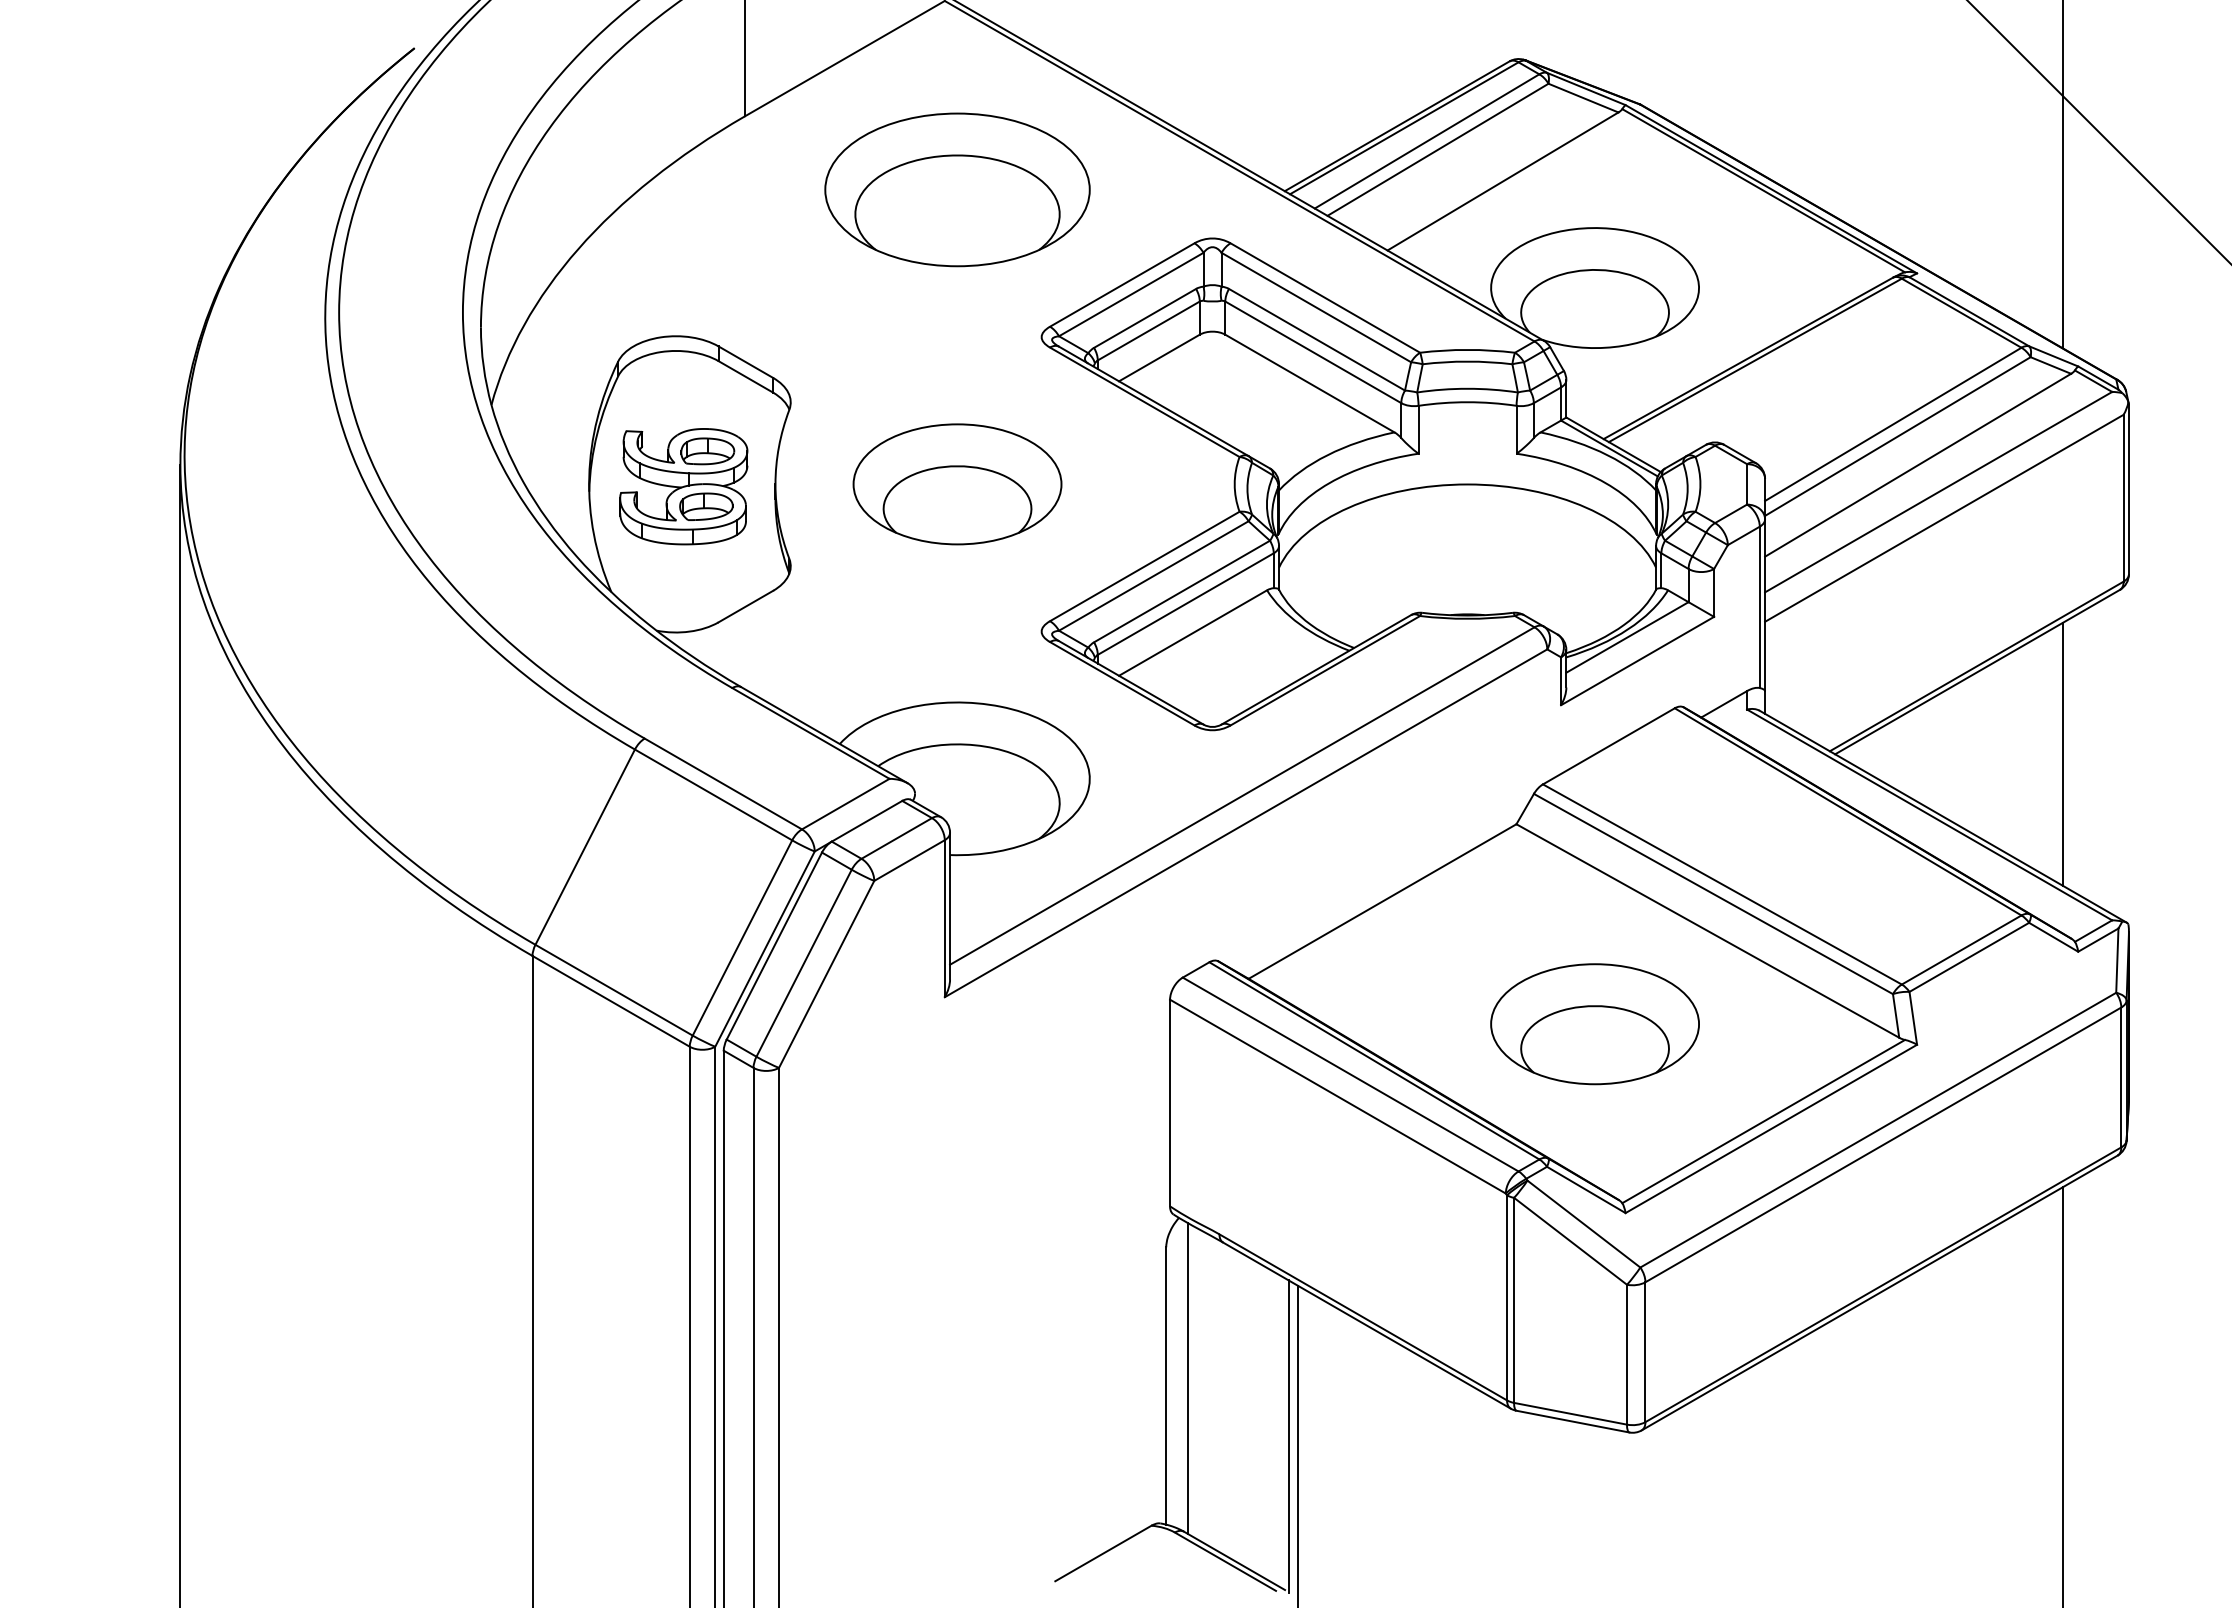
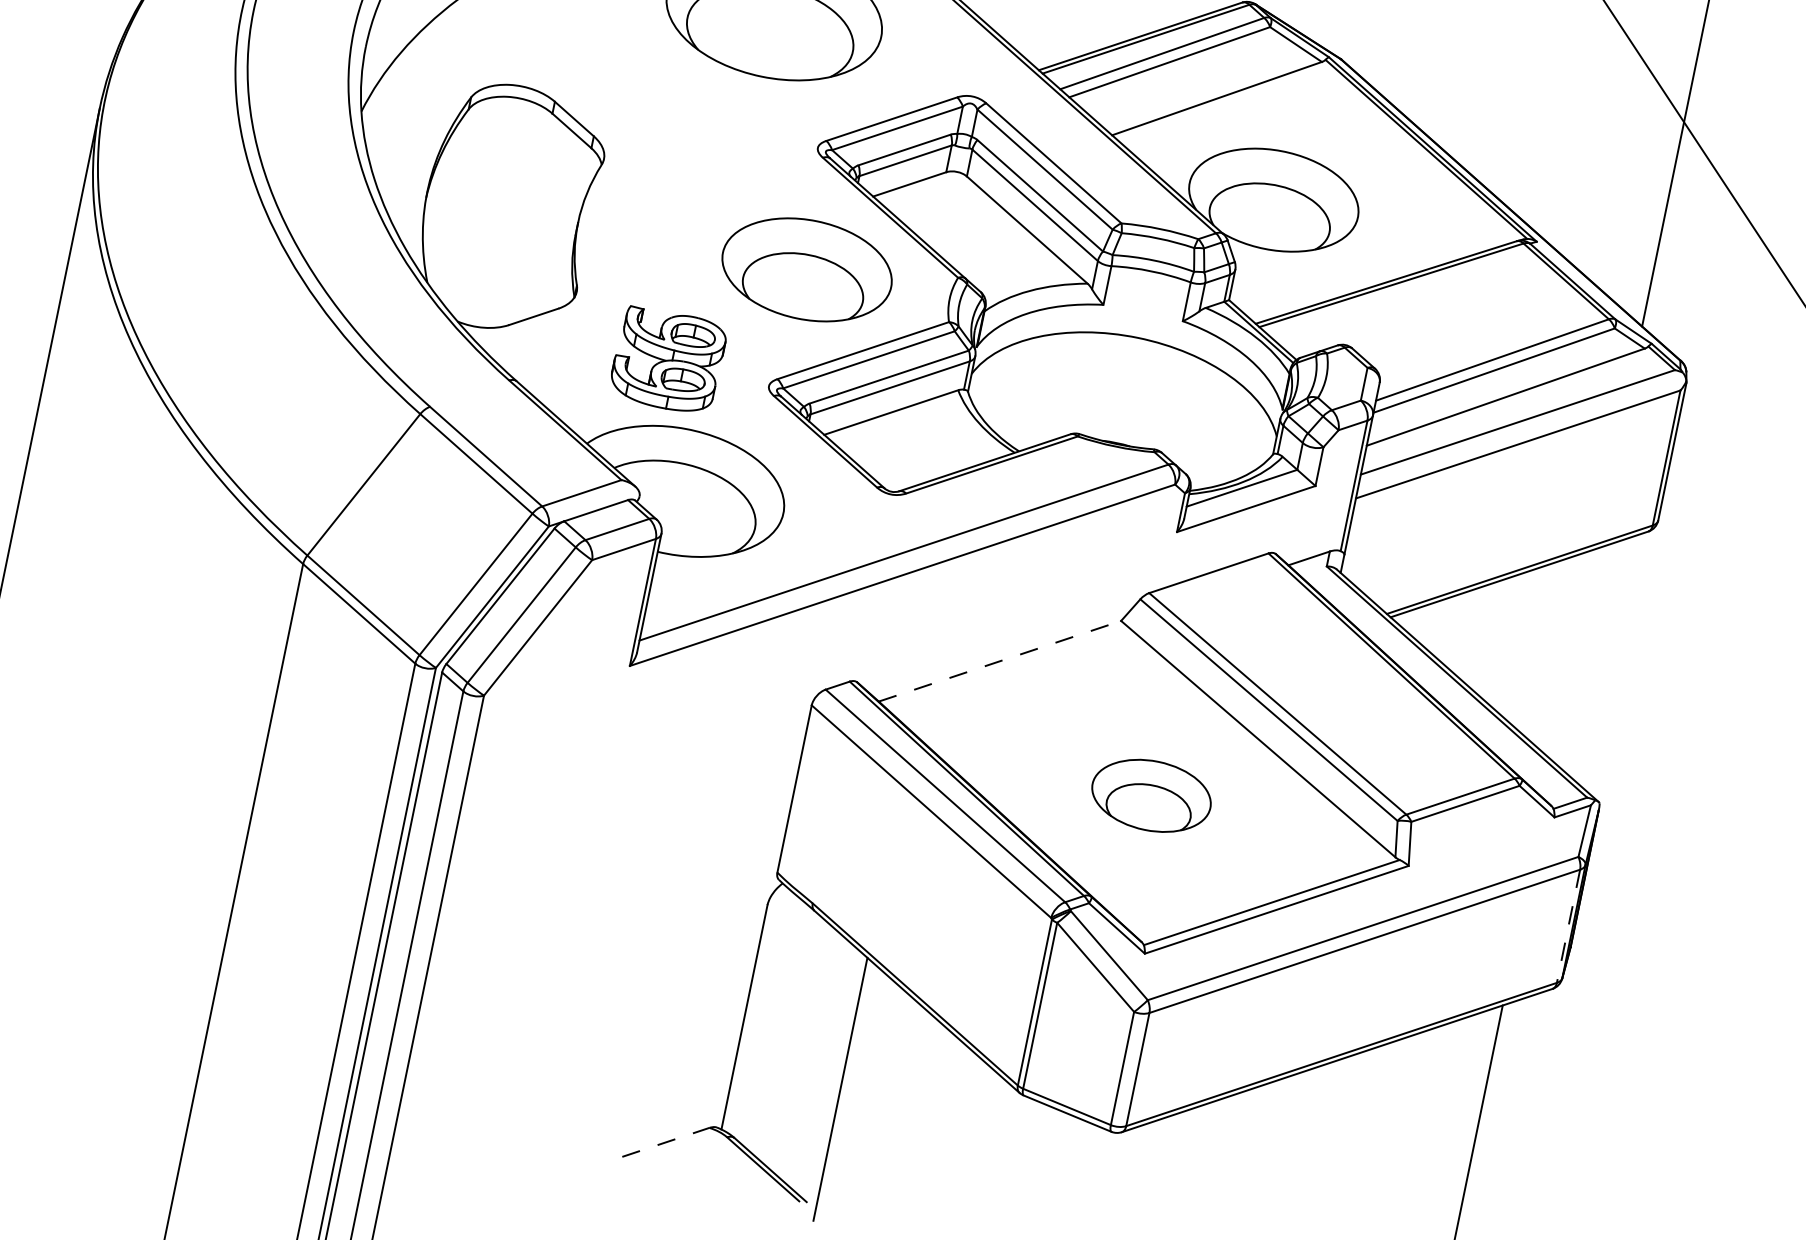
part: (957, 484) -> (807, 269), moved
part: (683, 486) -> (667, 360), moved
line: (2062, 753) -> (1574, 654), removed
line: (1382, 901) -> (999, 661), solid -> dashed
part: (1594, 1024) -> (1151, 795), size x0.7
line: (2121, 1077) -> (1568, 926), solid -> dashed
line: (1187, 1378) -> (762, 1014), removed
line: (1288, 1436) -> (835, 1078), removed
line: (1103, 1553) -> (665, 1142), solid -> dashed

